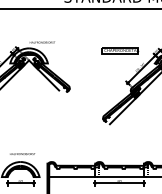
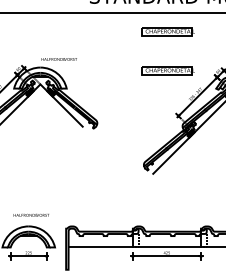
part: (119, 22) -> (167, 31), added

